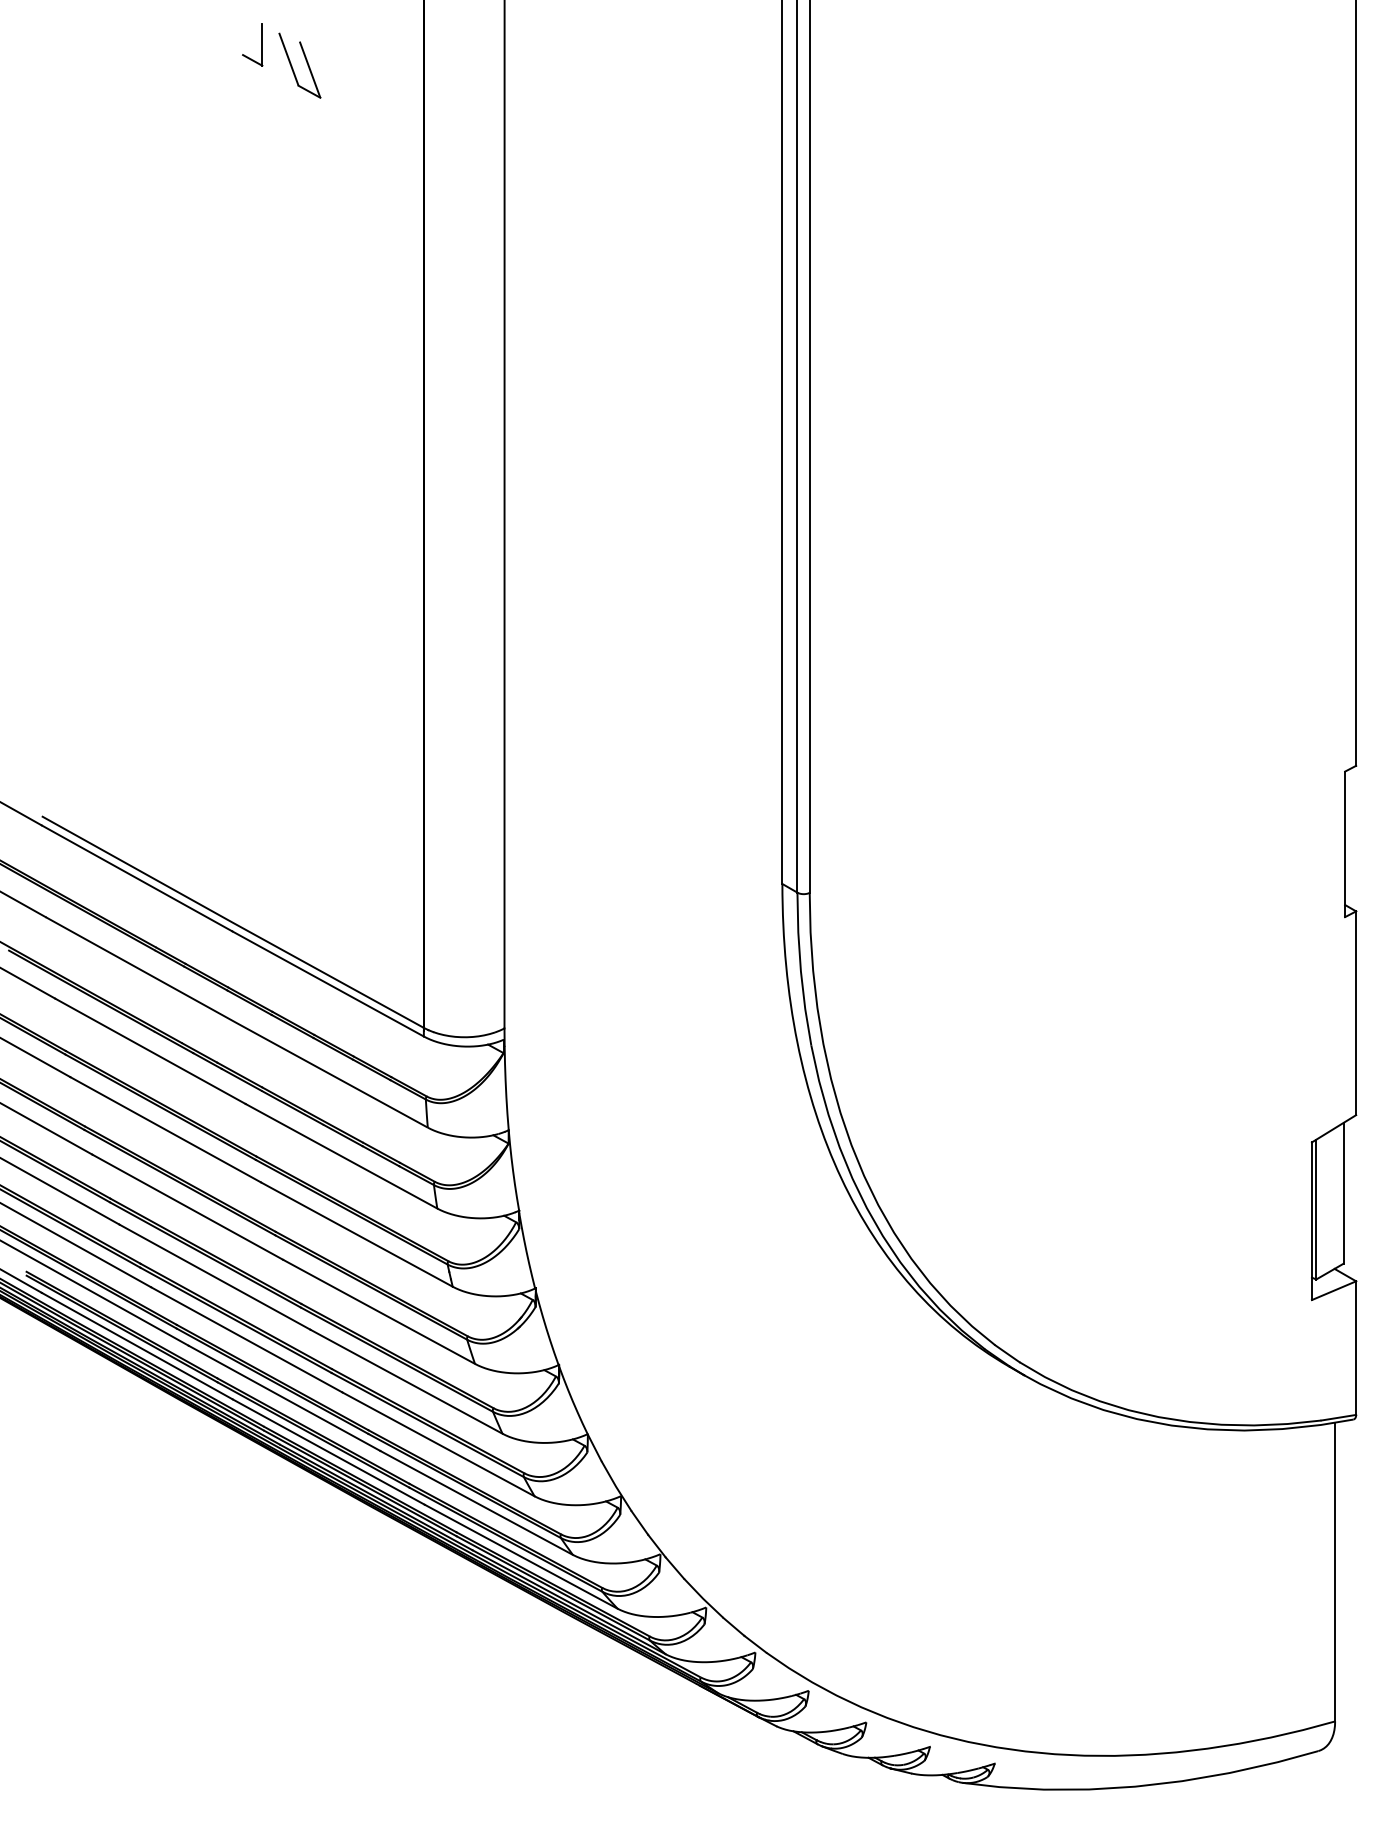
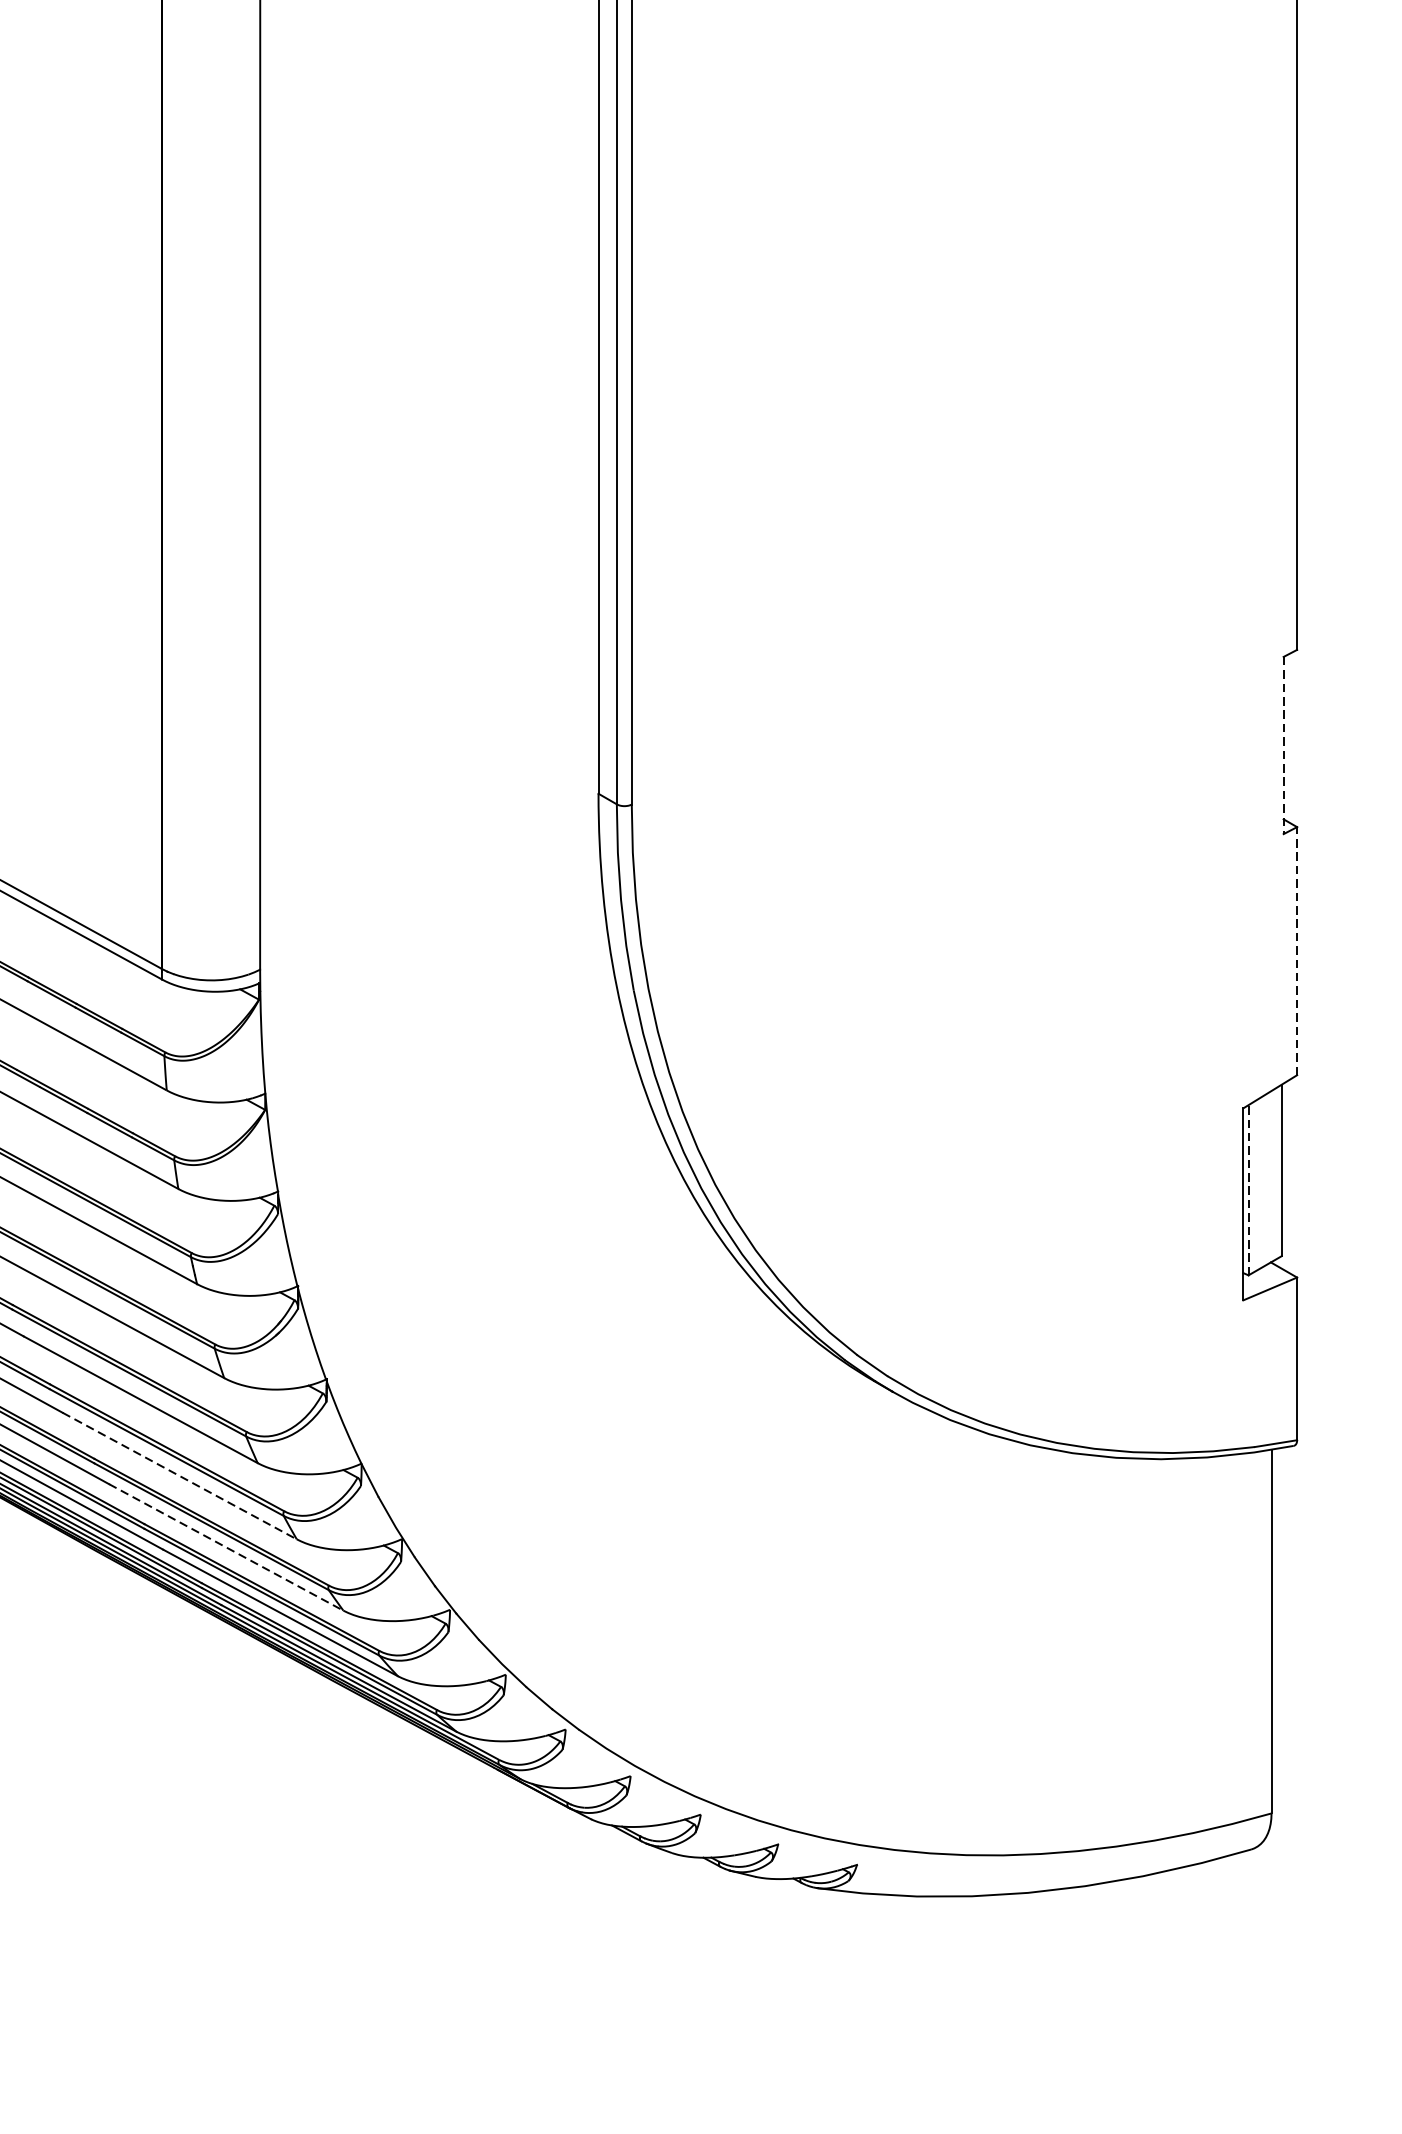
line: (1345, 844) -> (1284, 745), solid -> dashed
line: (1356, 1013) -> (1297, 951), solid -> dashed
line: (1316, 1209) -> (1248, 1190), solid -> dashed
line: (438, 1444) -> (179, 1476), solid -> dashed
line: (477, 1503) -> (227, 1548), solid -> dashed

